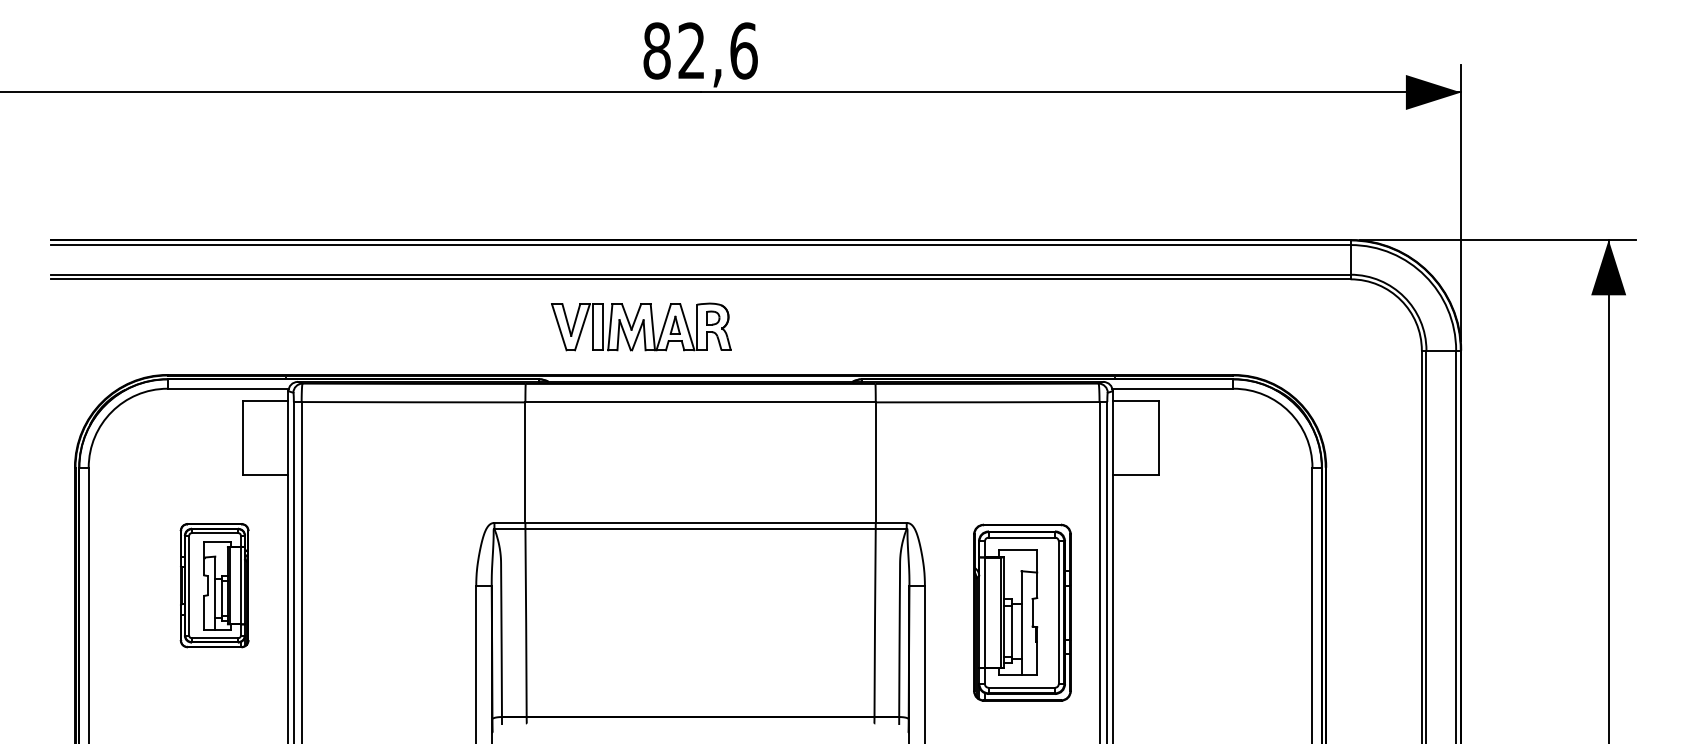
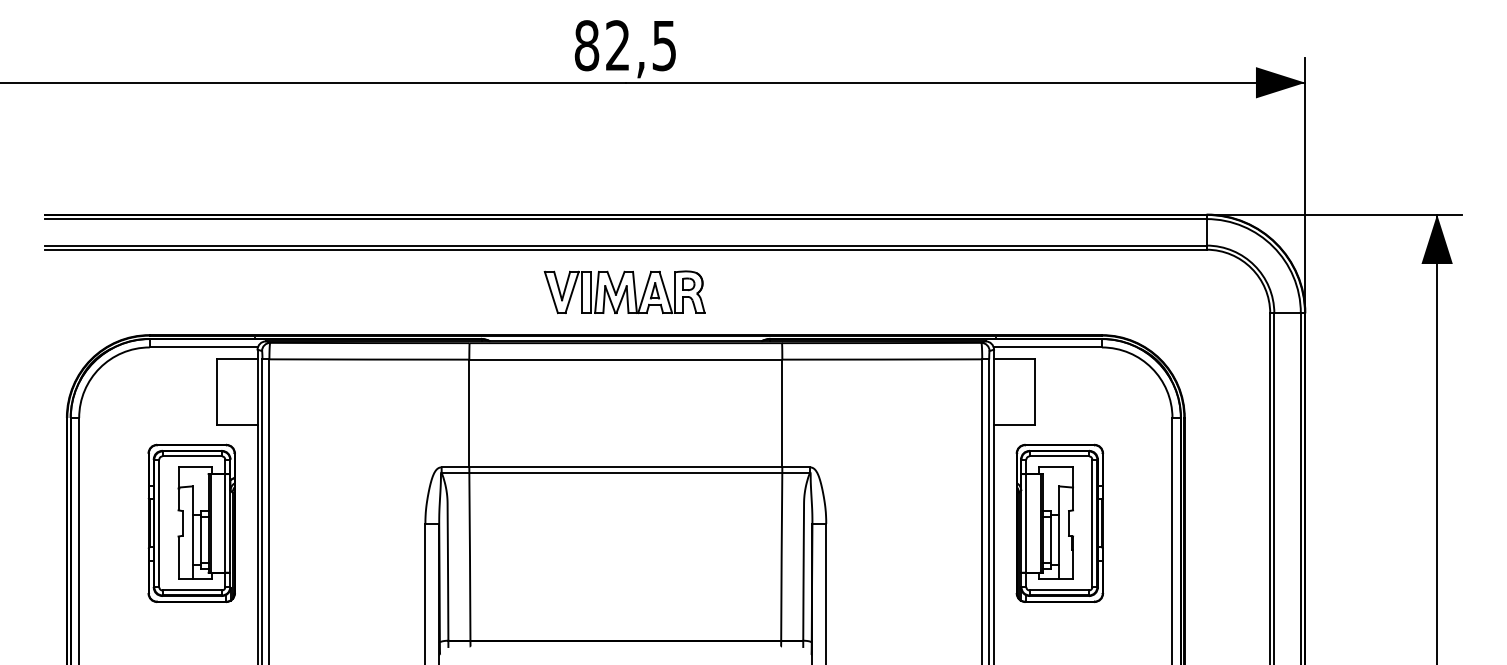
text: (743, 50) -> (664, 45), 82,6 -> 82,5
part: (641, 326) -> (624, 291), moved
part: (214, 585) -> (191, 523), size x1.43
part: (1022, 612) -> (1059, 523), moved

